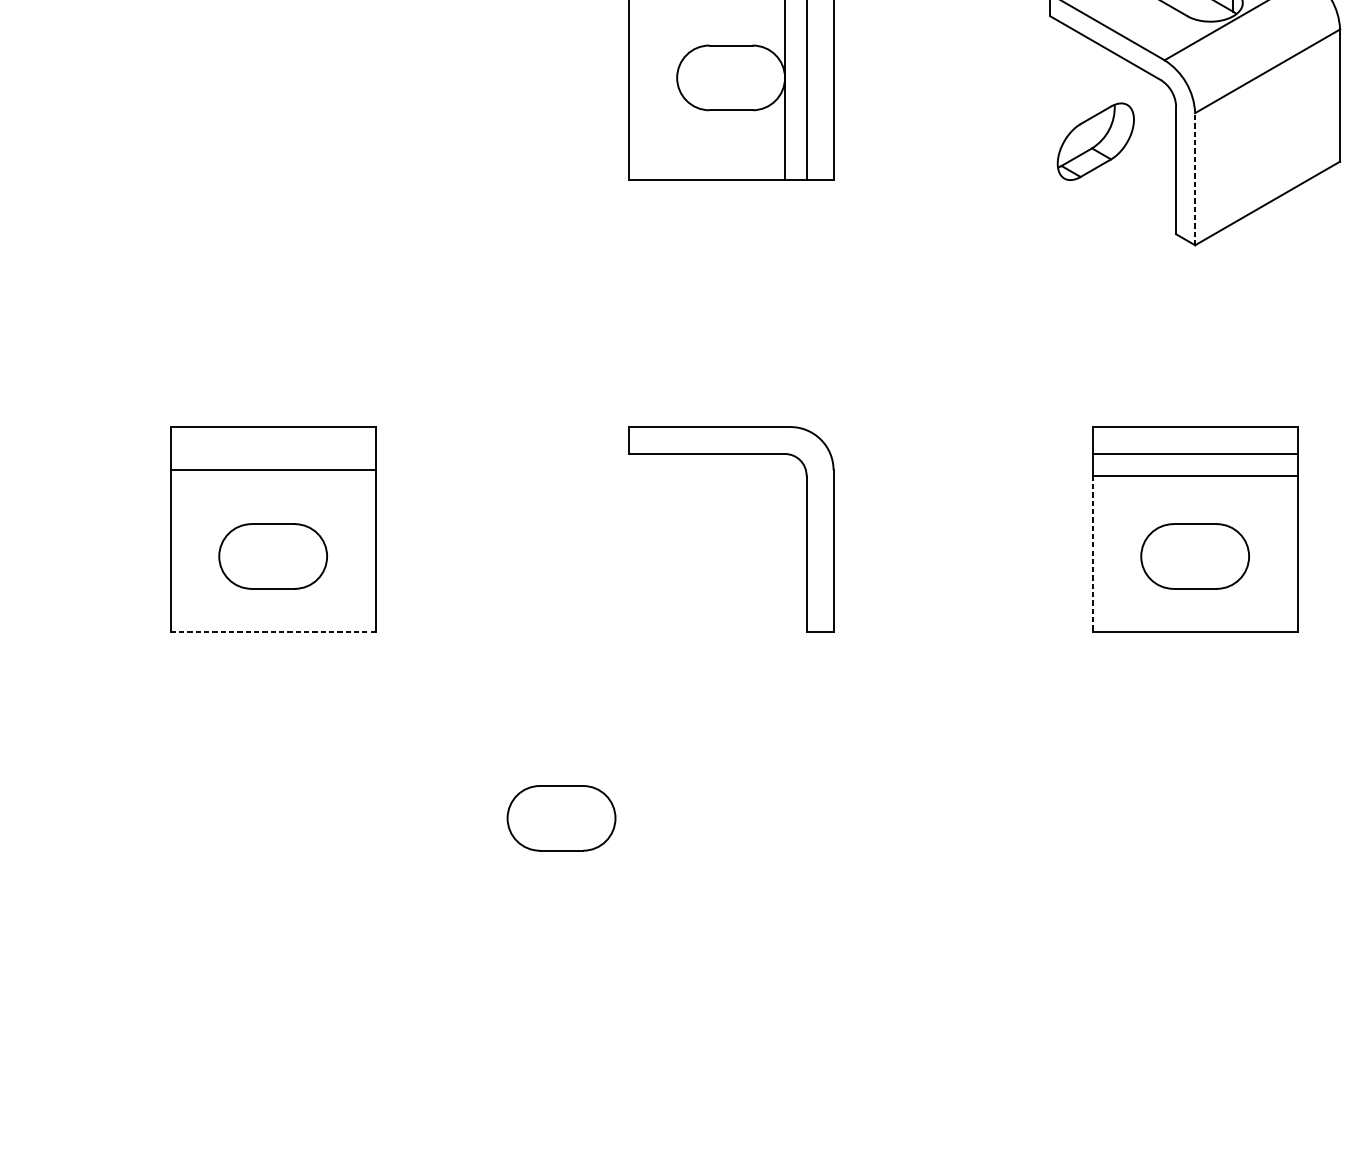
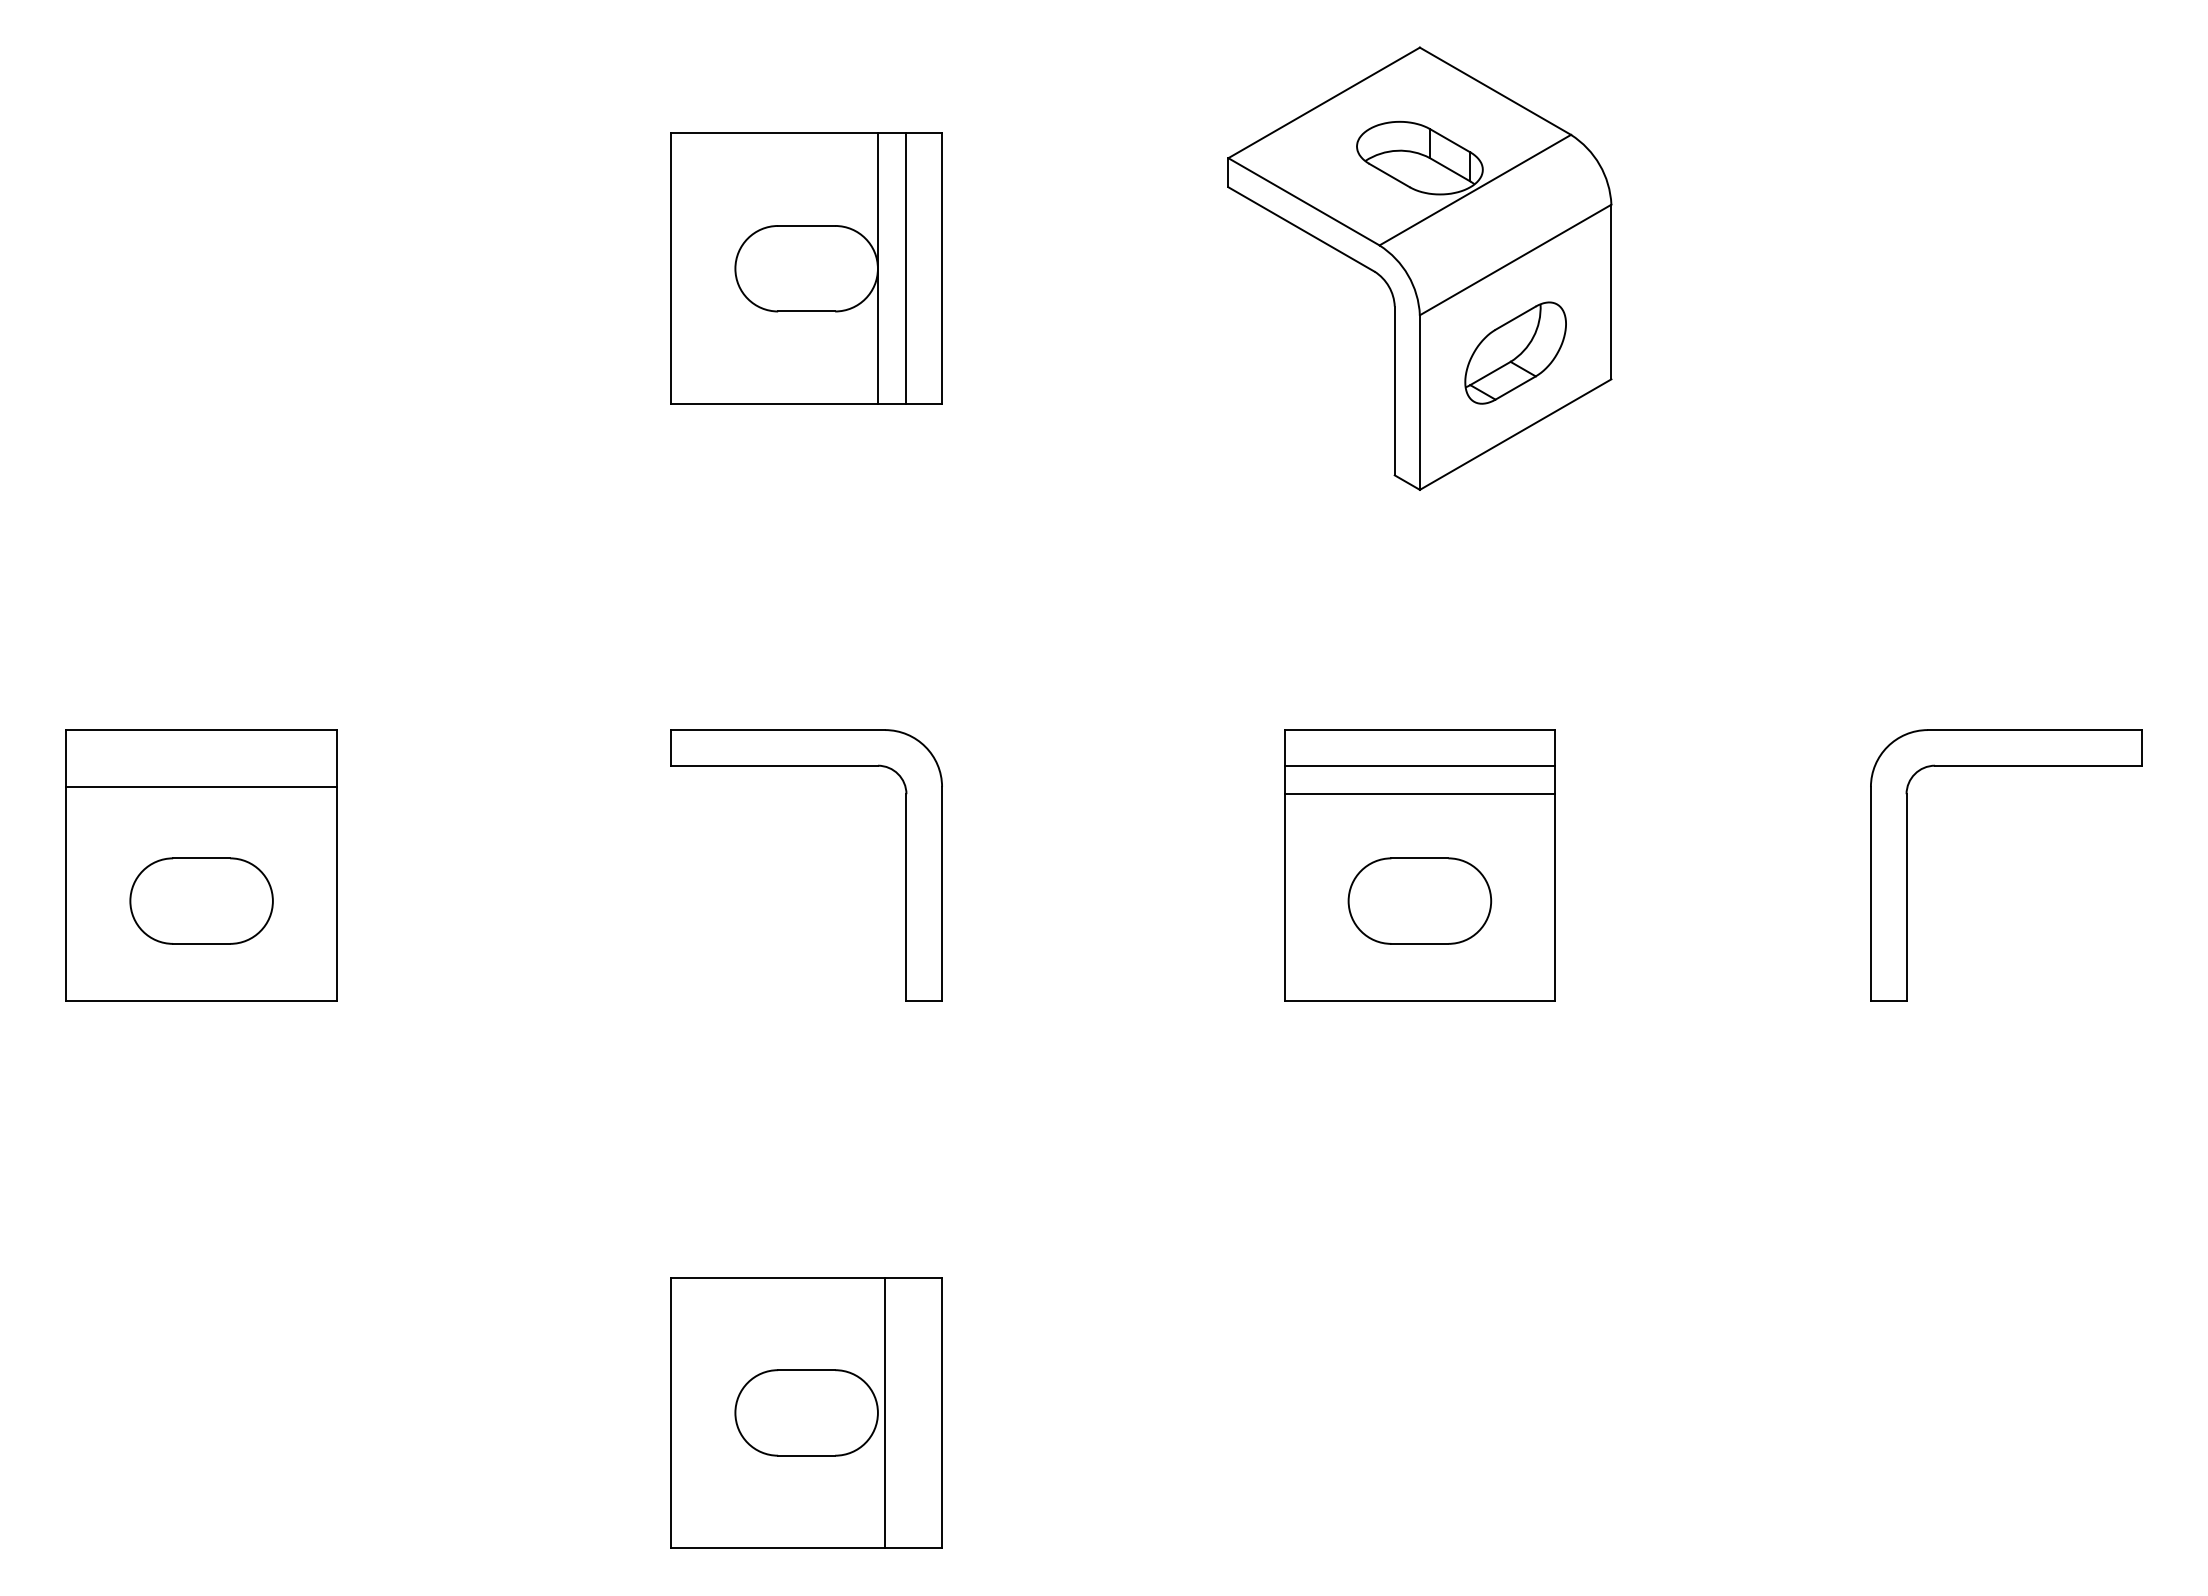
part: (1095, 141) -> (1515, 352), moved
line: (1194, 179) -> (1419, 402), dashed -> solid
line: (1092, 554) -> (1284, 898), dashed -> solid
line: (273, 631) -> (202, 1000), dashed -> solid
part: (561, 817) -> (582, 1246), removed
part: (730, 943) -> (806, 1412), added

